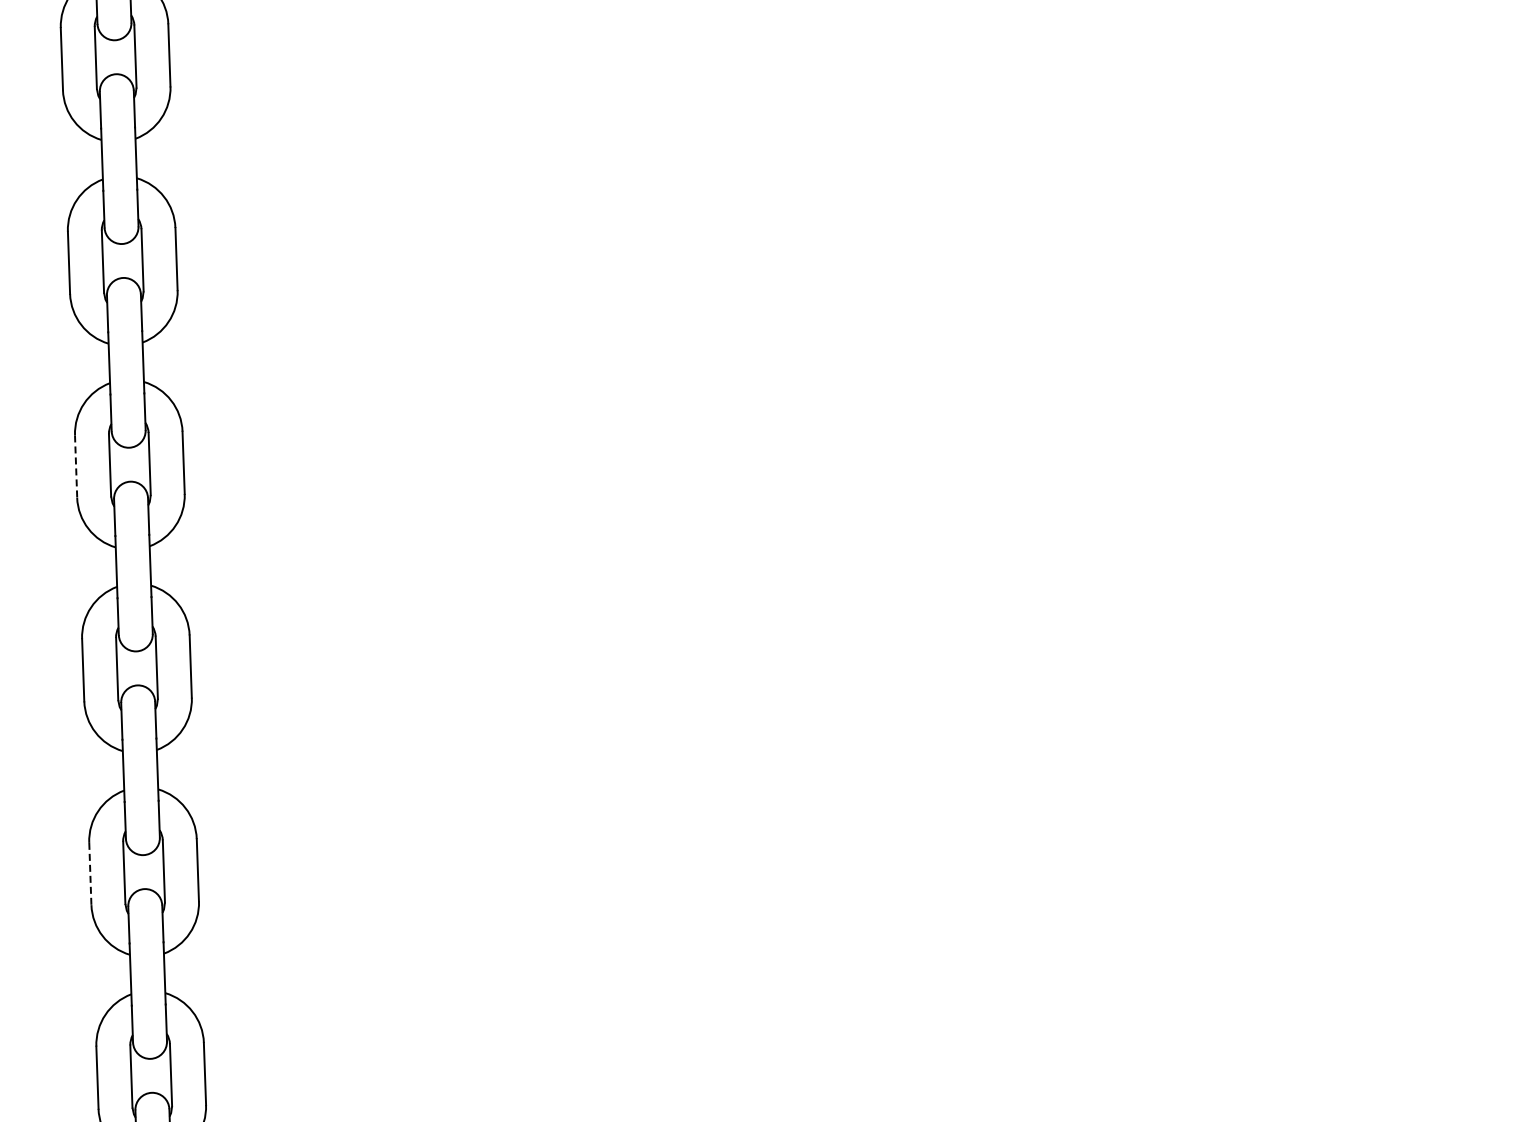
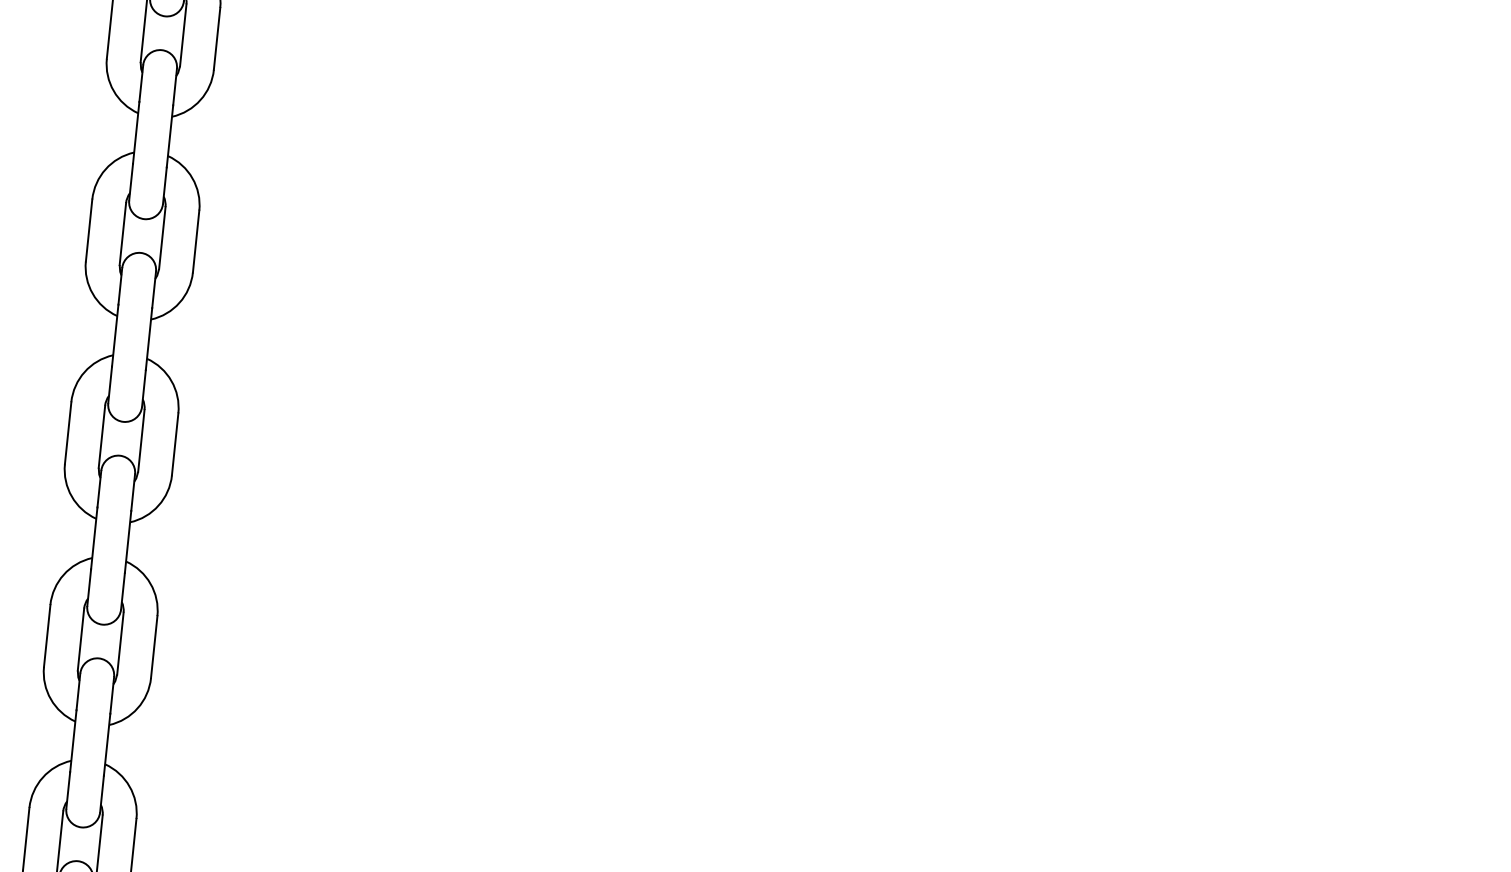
line: (76, 467) -> (89, 231), dashed -> solid
line: (90, 874) -> (47, 636), dashed -> solid

